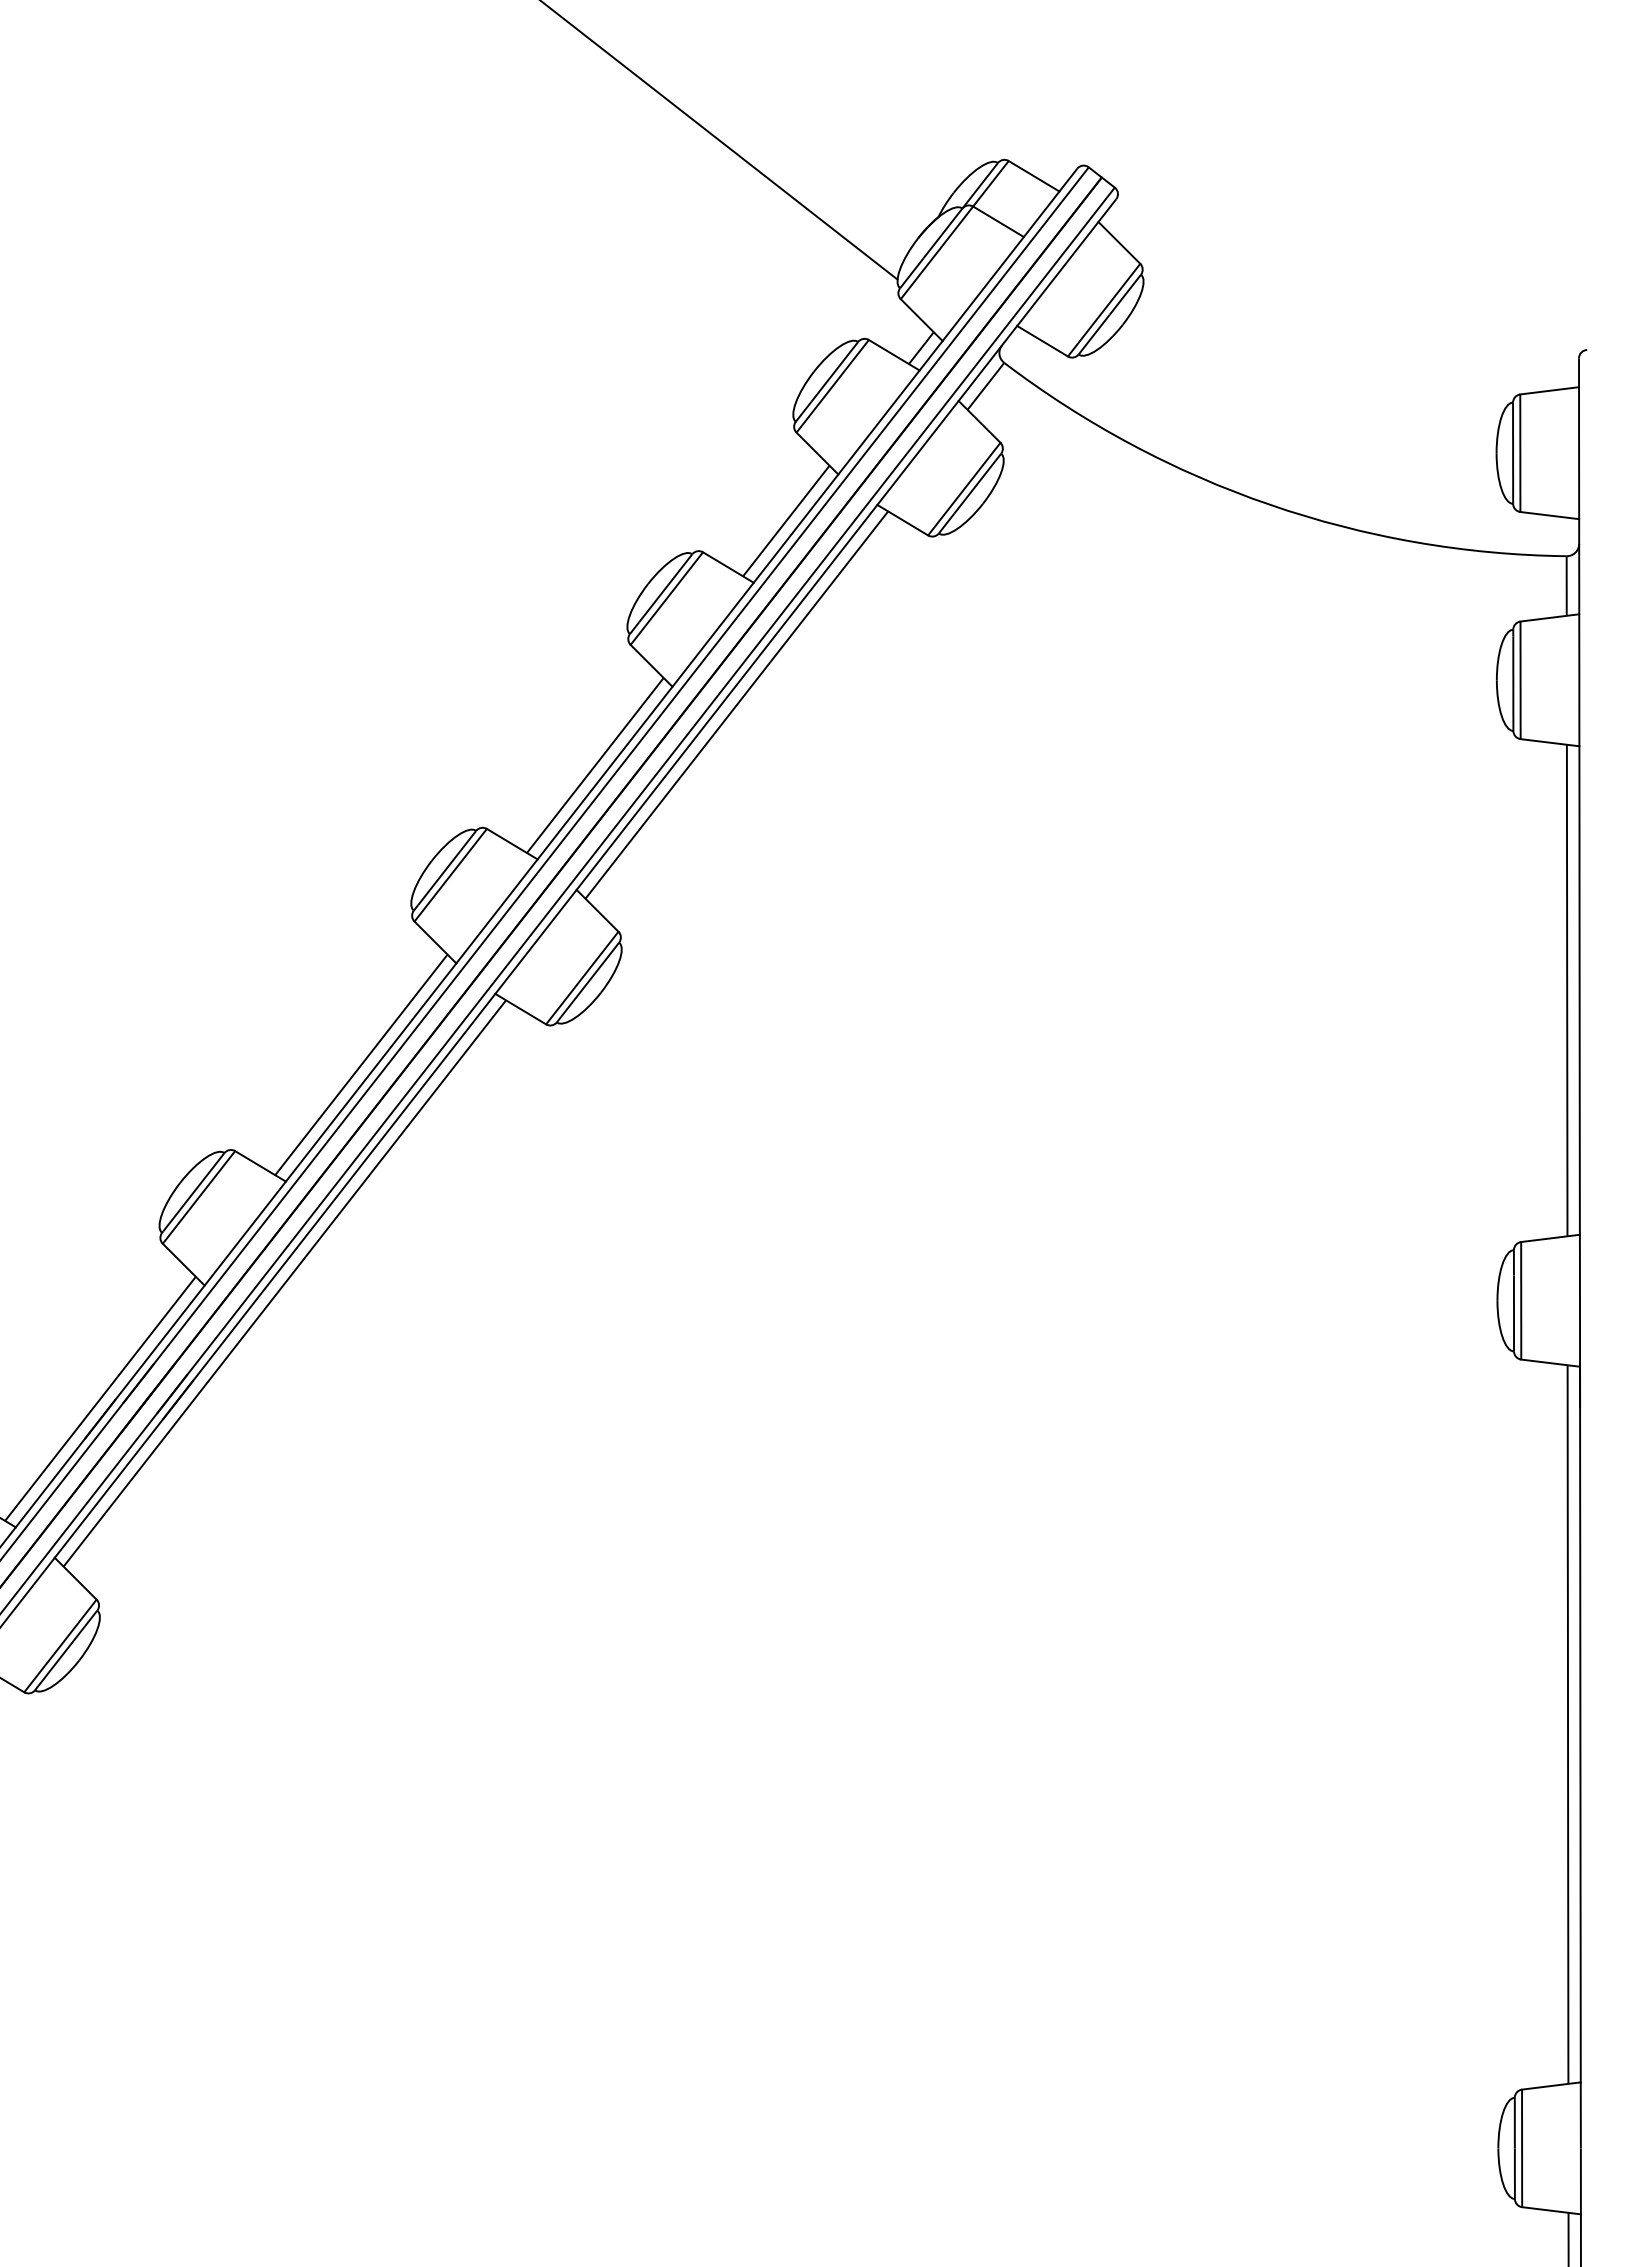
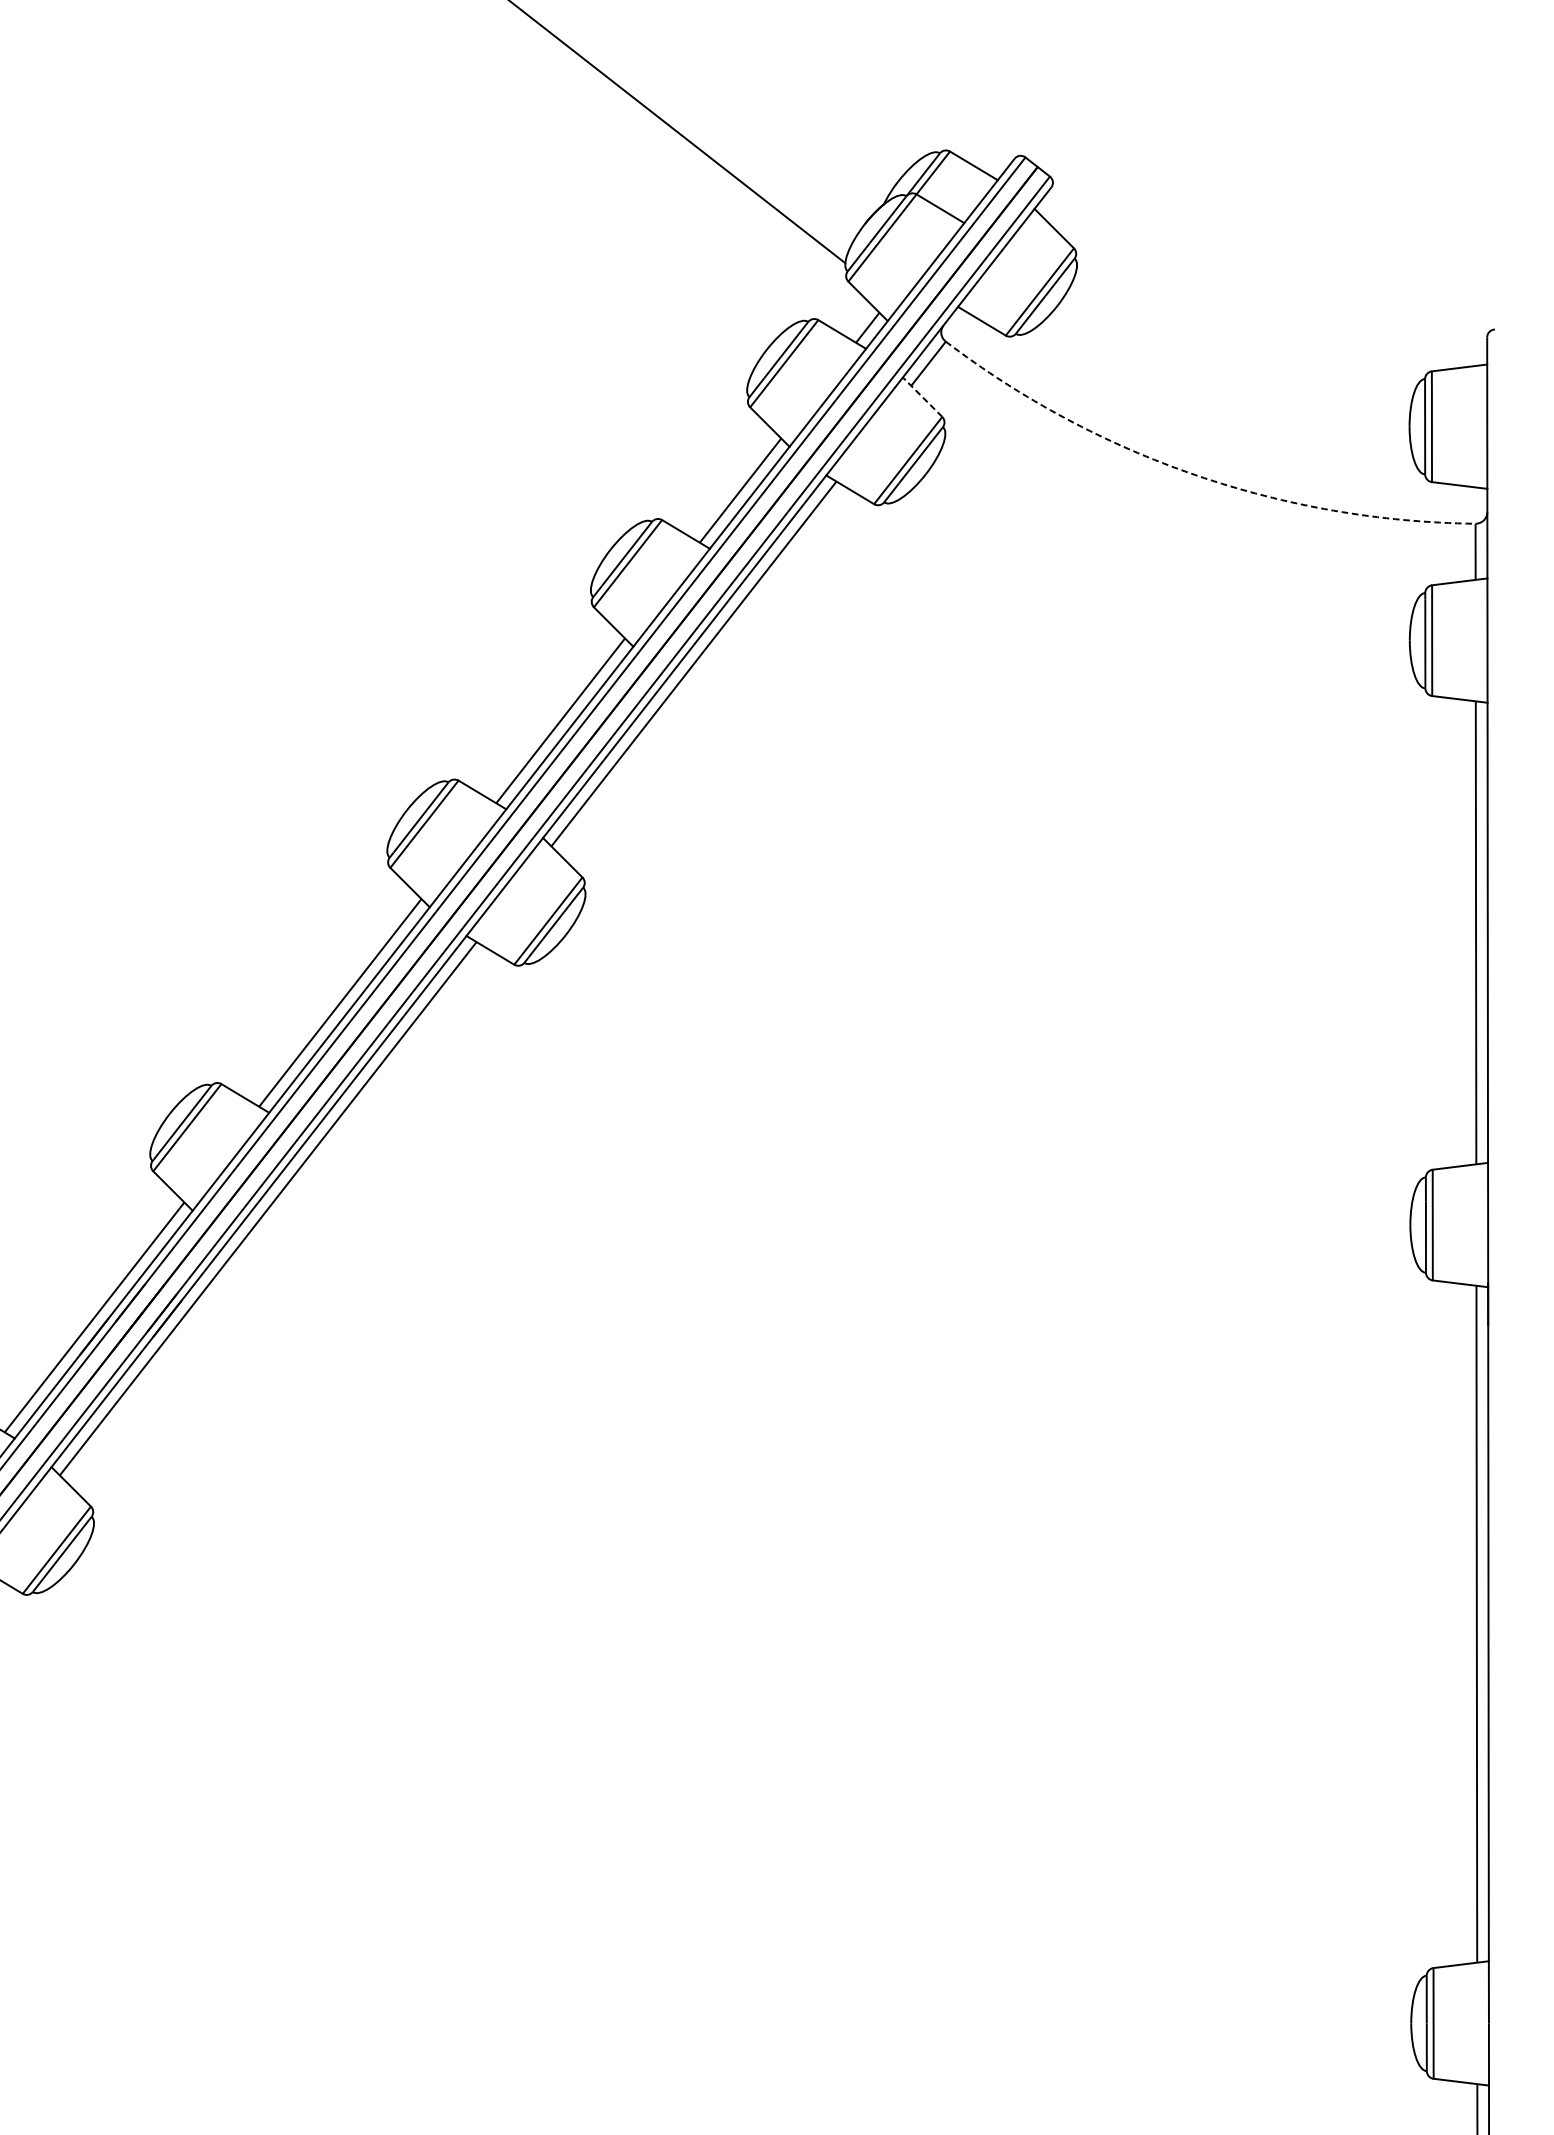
line: (979, 421) -> (922, 396), solid -> dashed
arc: (1269, 504) -> (1195, 475), solid -> dashed

